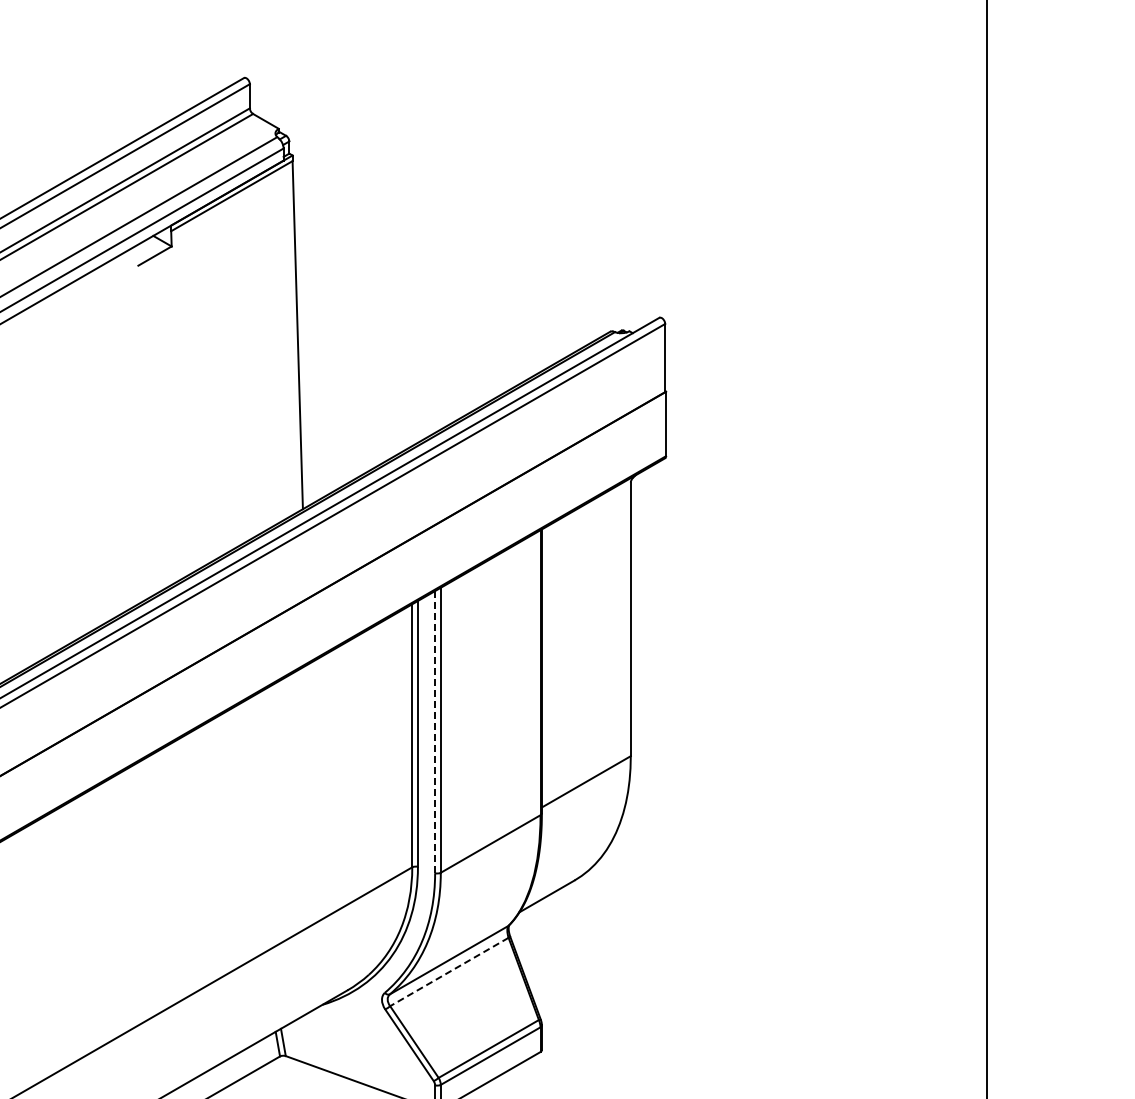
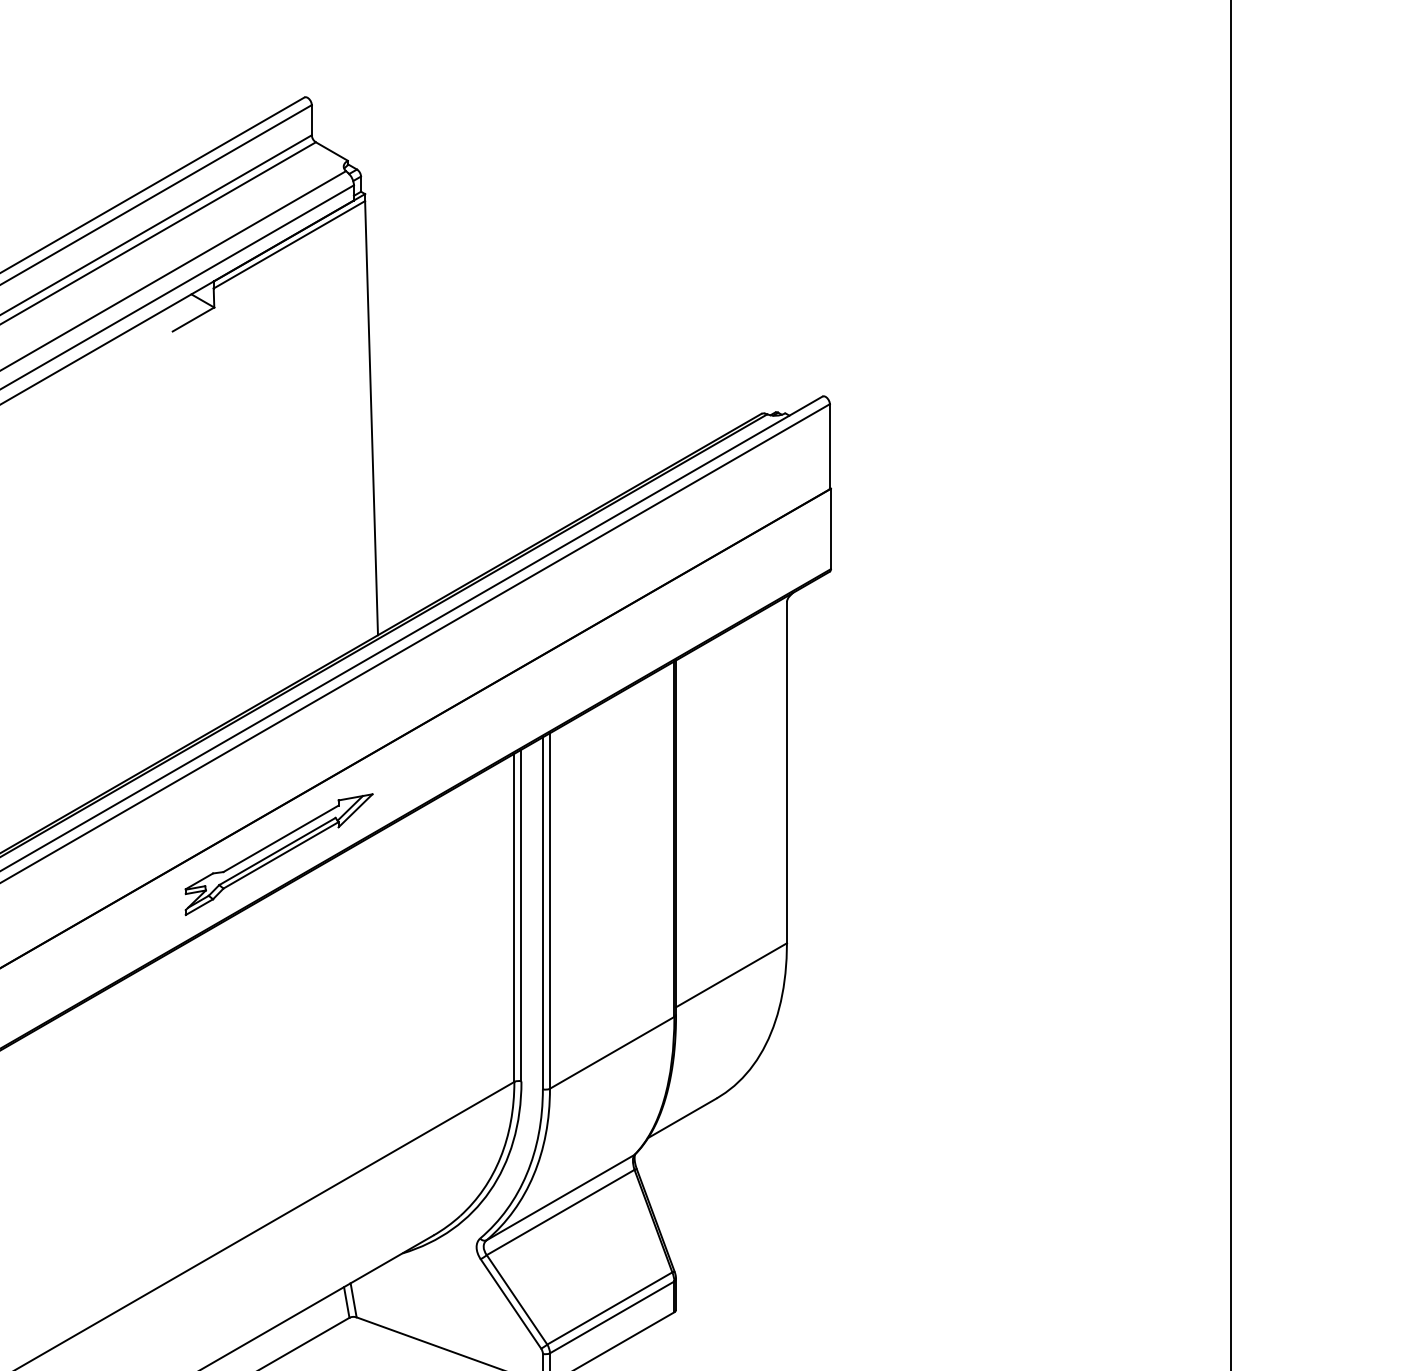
part: (223, 684) -> (278, 853), added
line: (435, 731) -> (543, 912), dashed -> solid
line: (448, 972) -> (559, 1213), dashed -> solid

